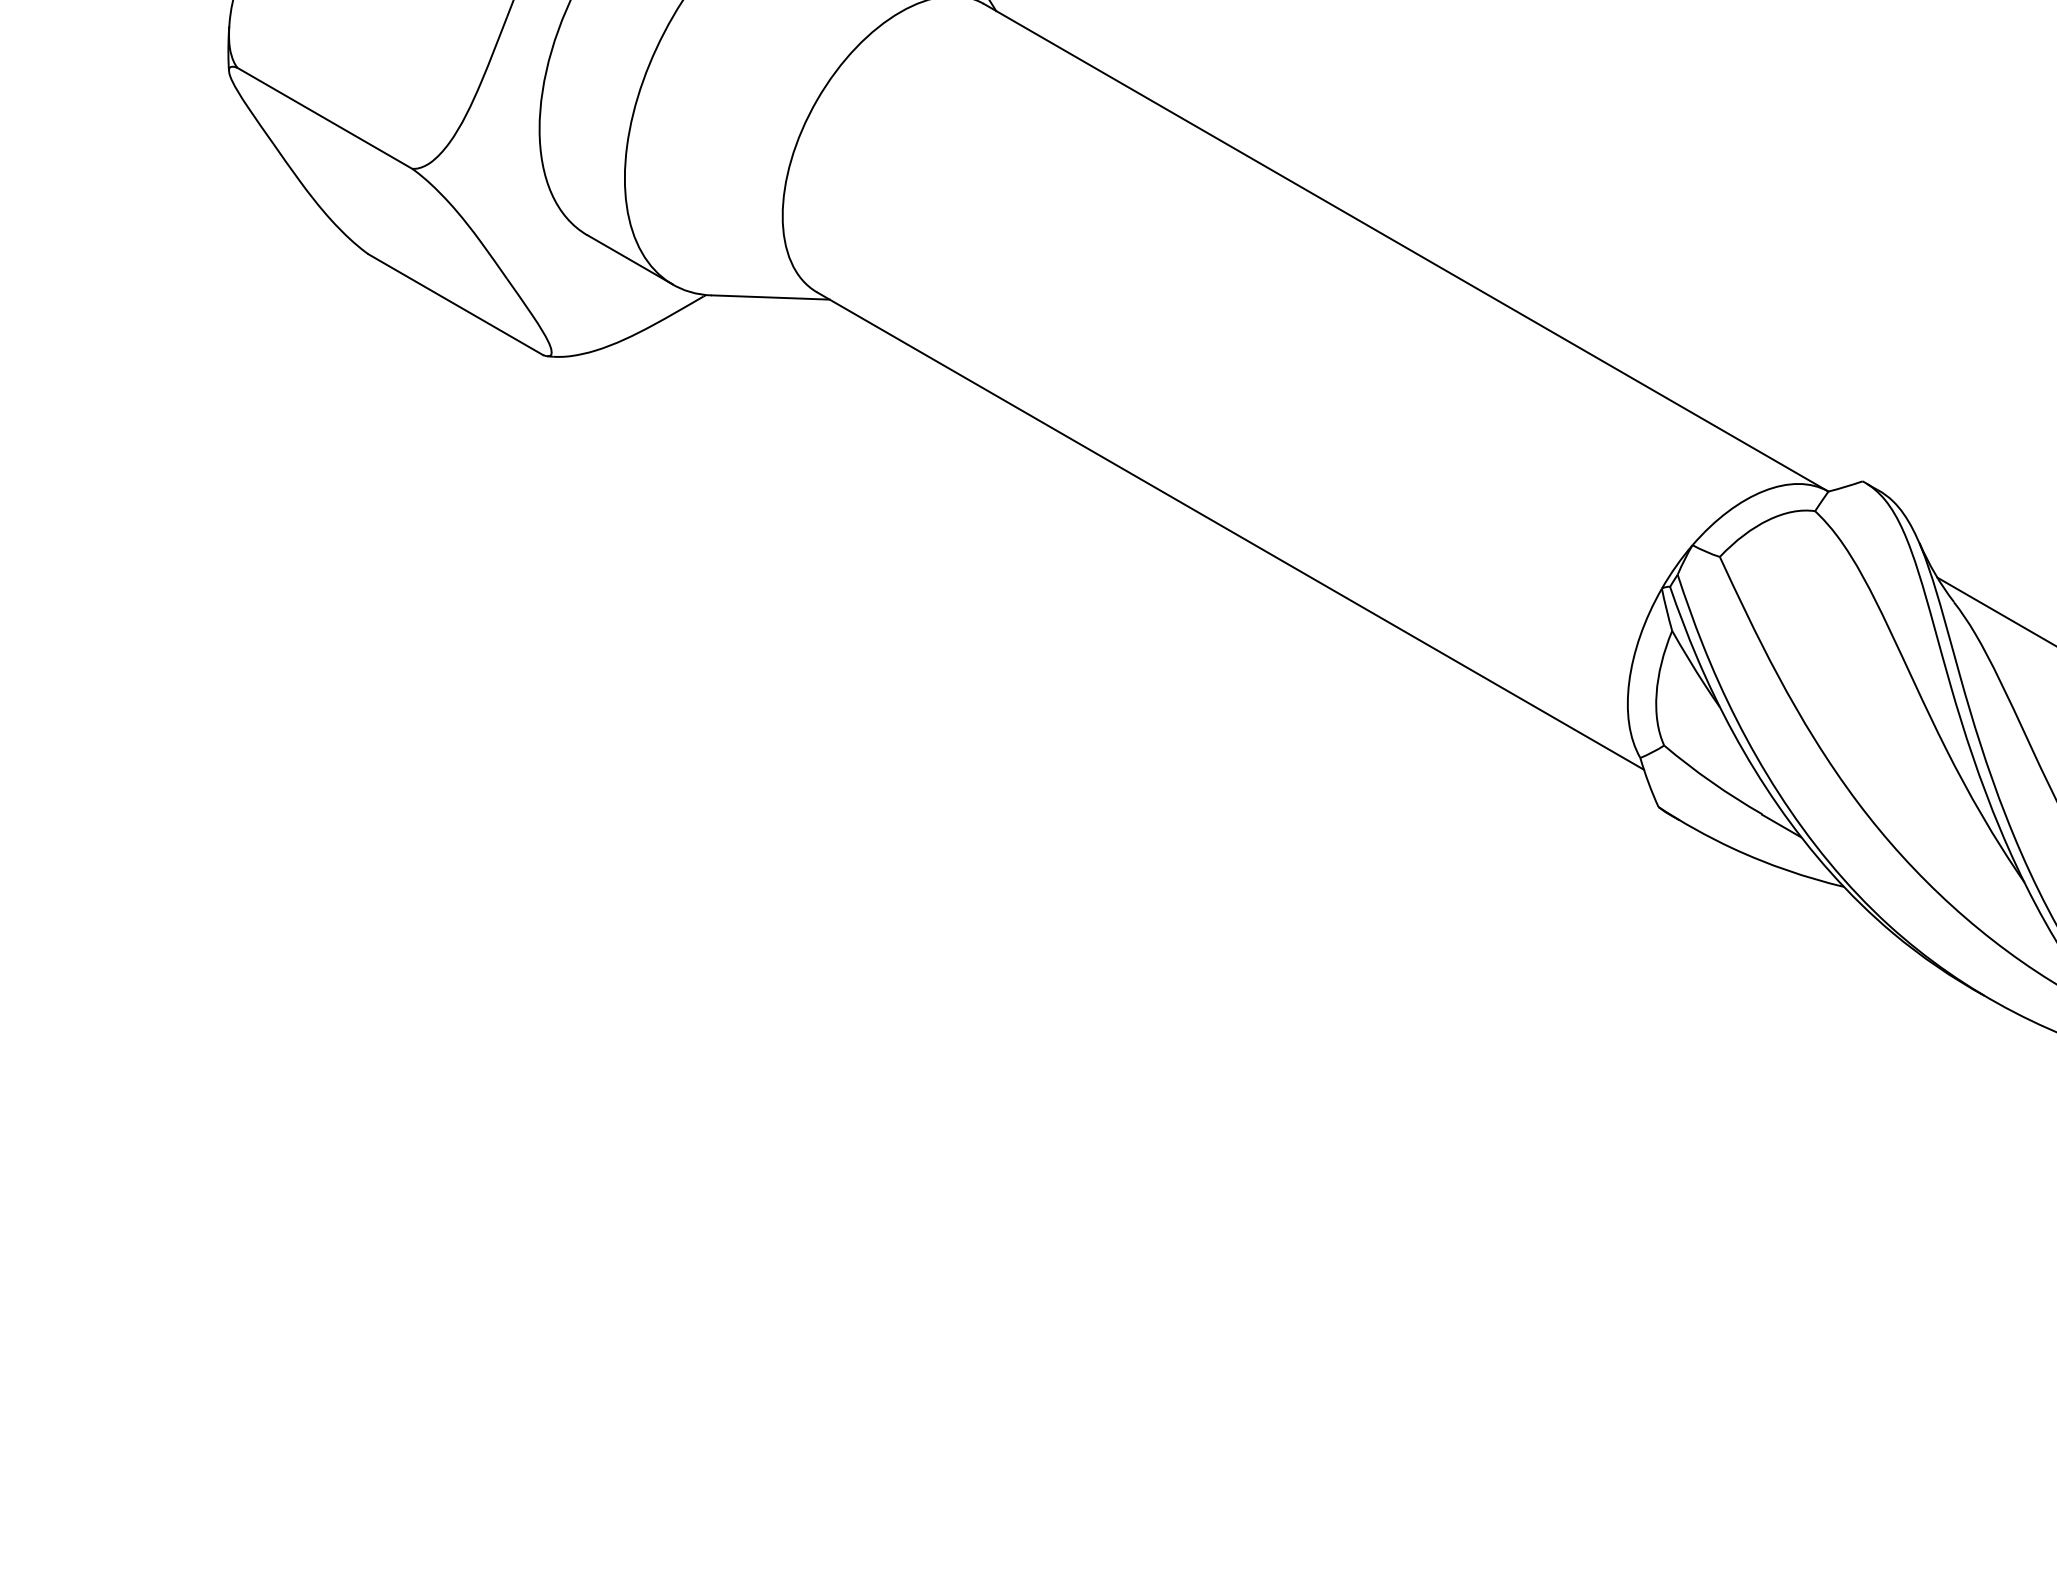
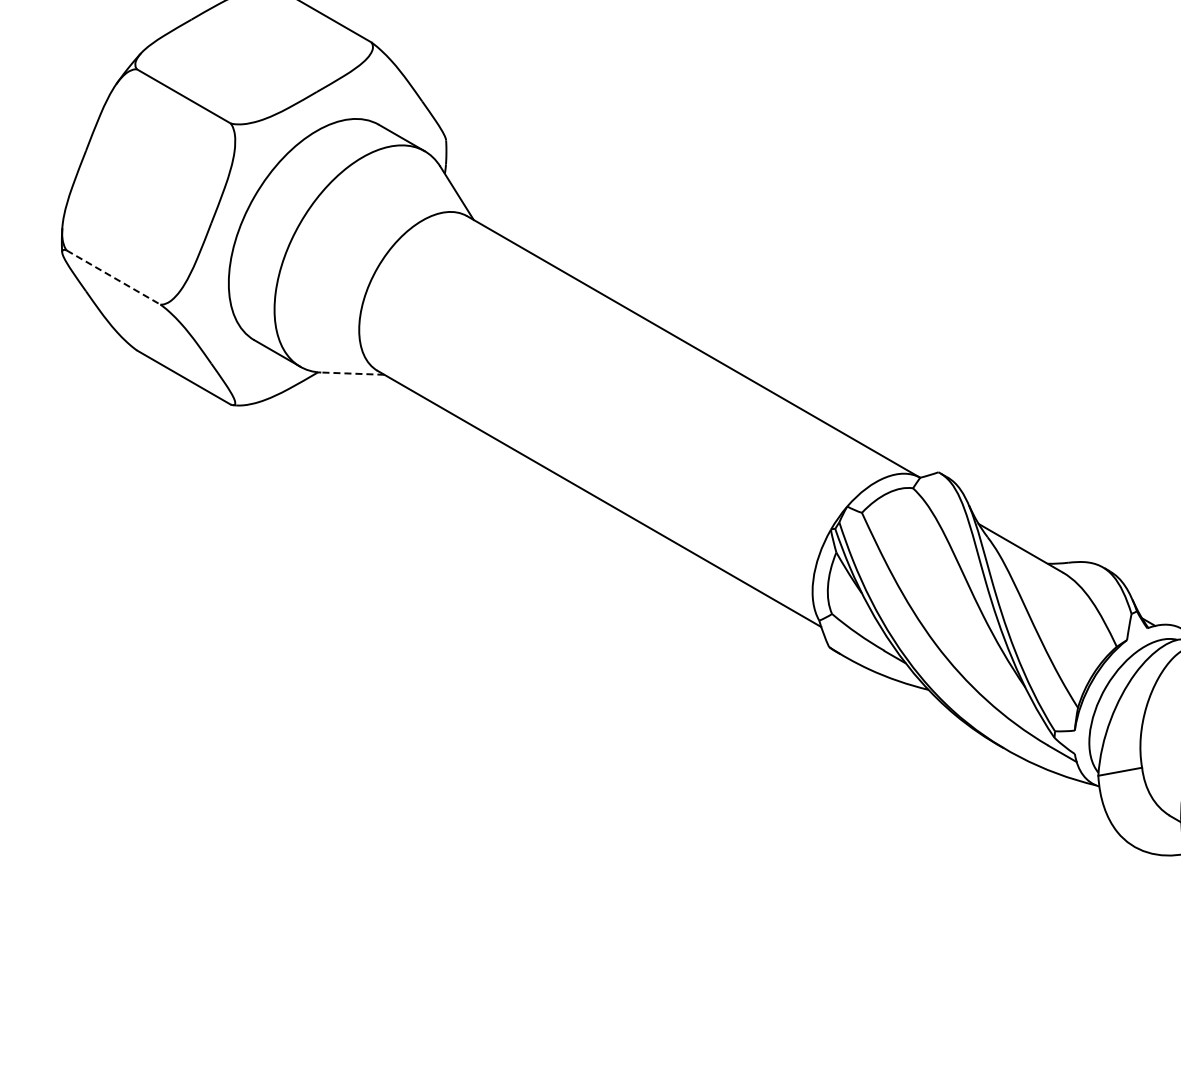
line: (326, 118) -> (114, 277), solid -> dashed
line: (770, 297) -> (352, 373), solid -> dashed

